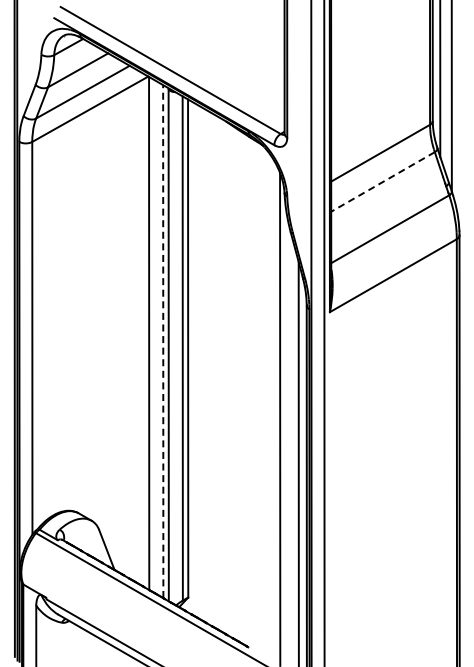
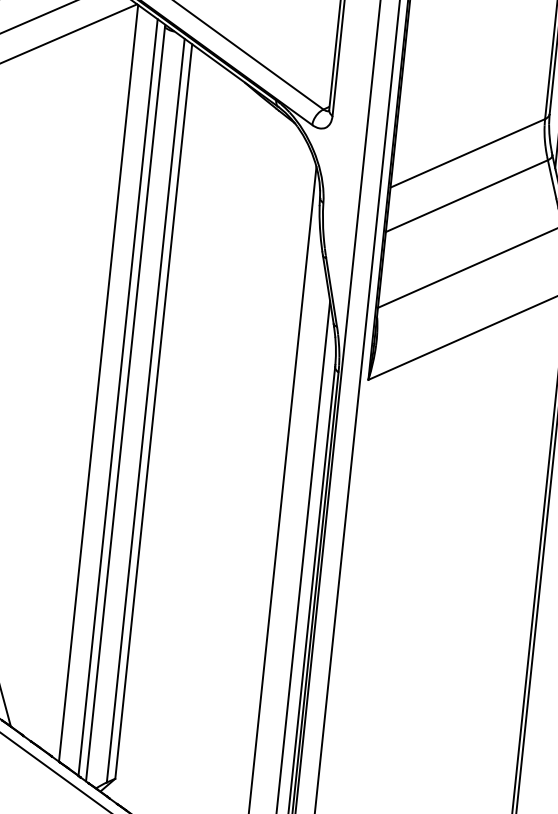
line: (383, 181) -> (467, 195), dashed -> solid
line: (163, 341) -> (118, 397), dashed -> solid

